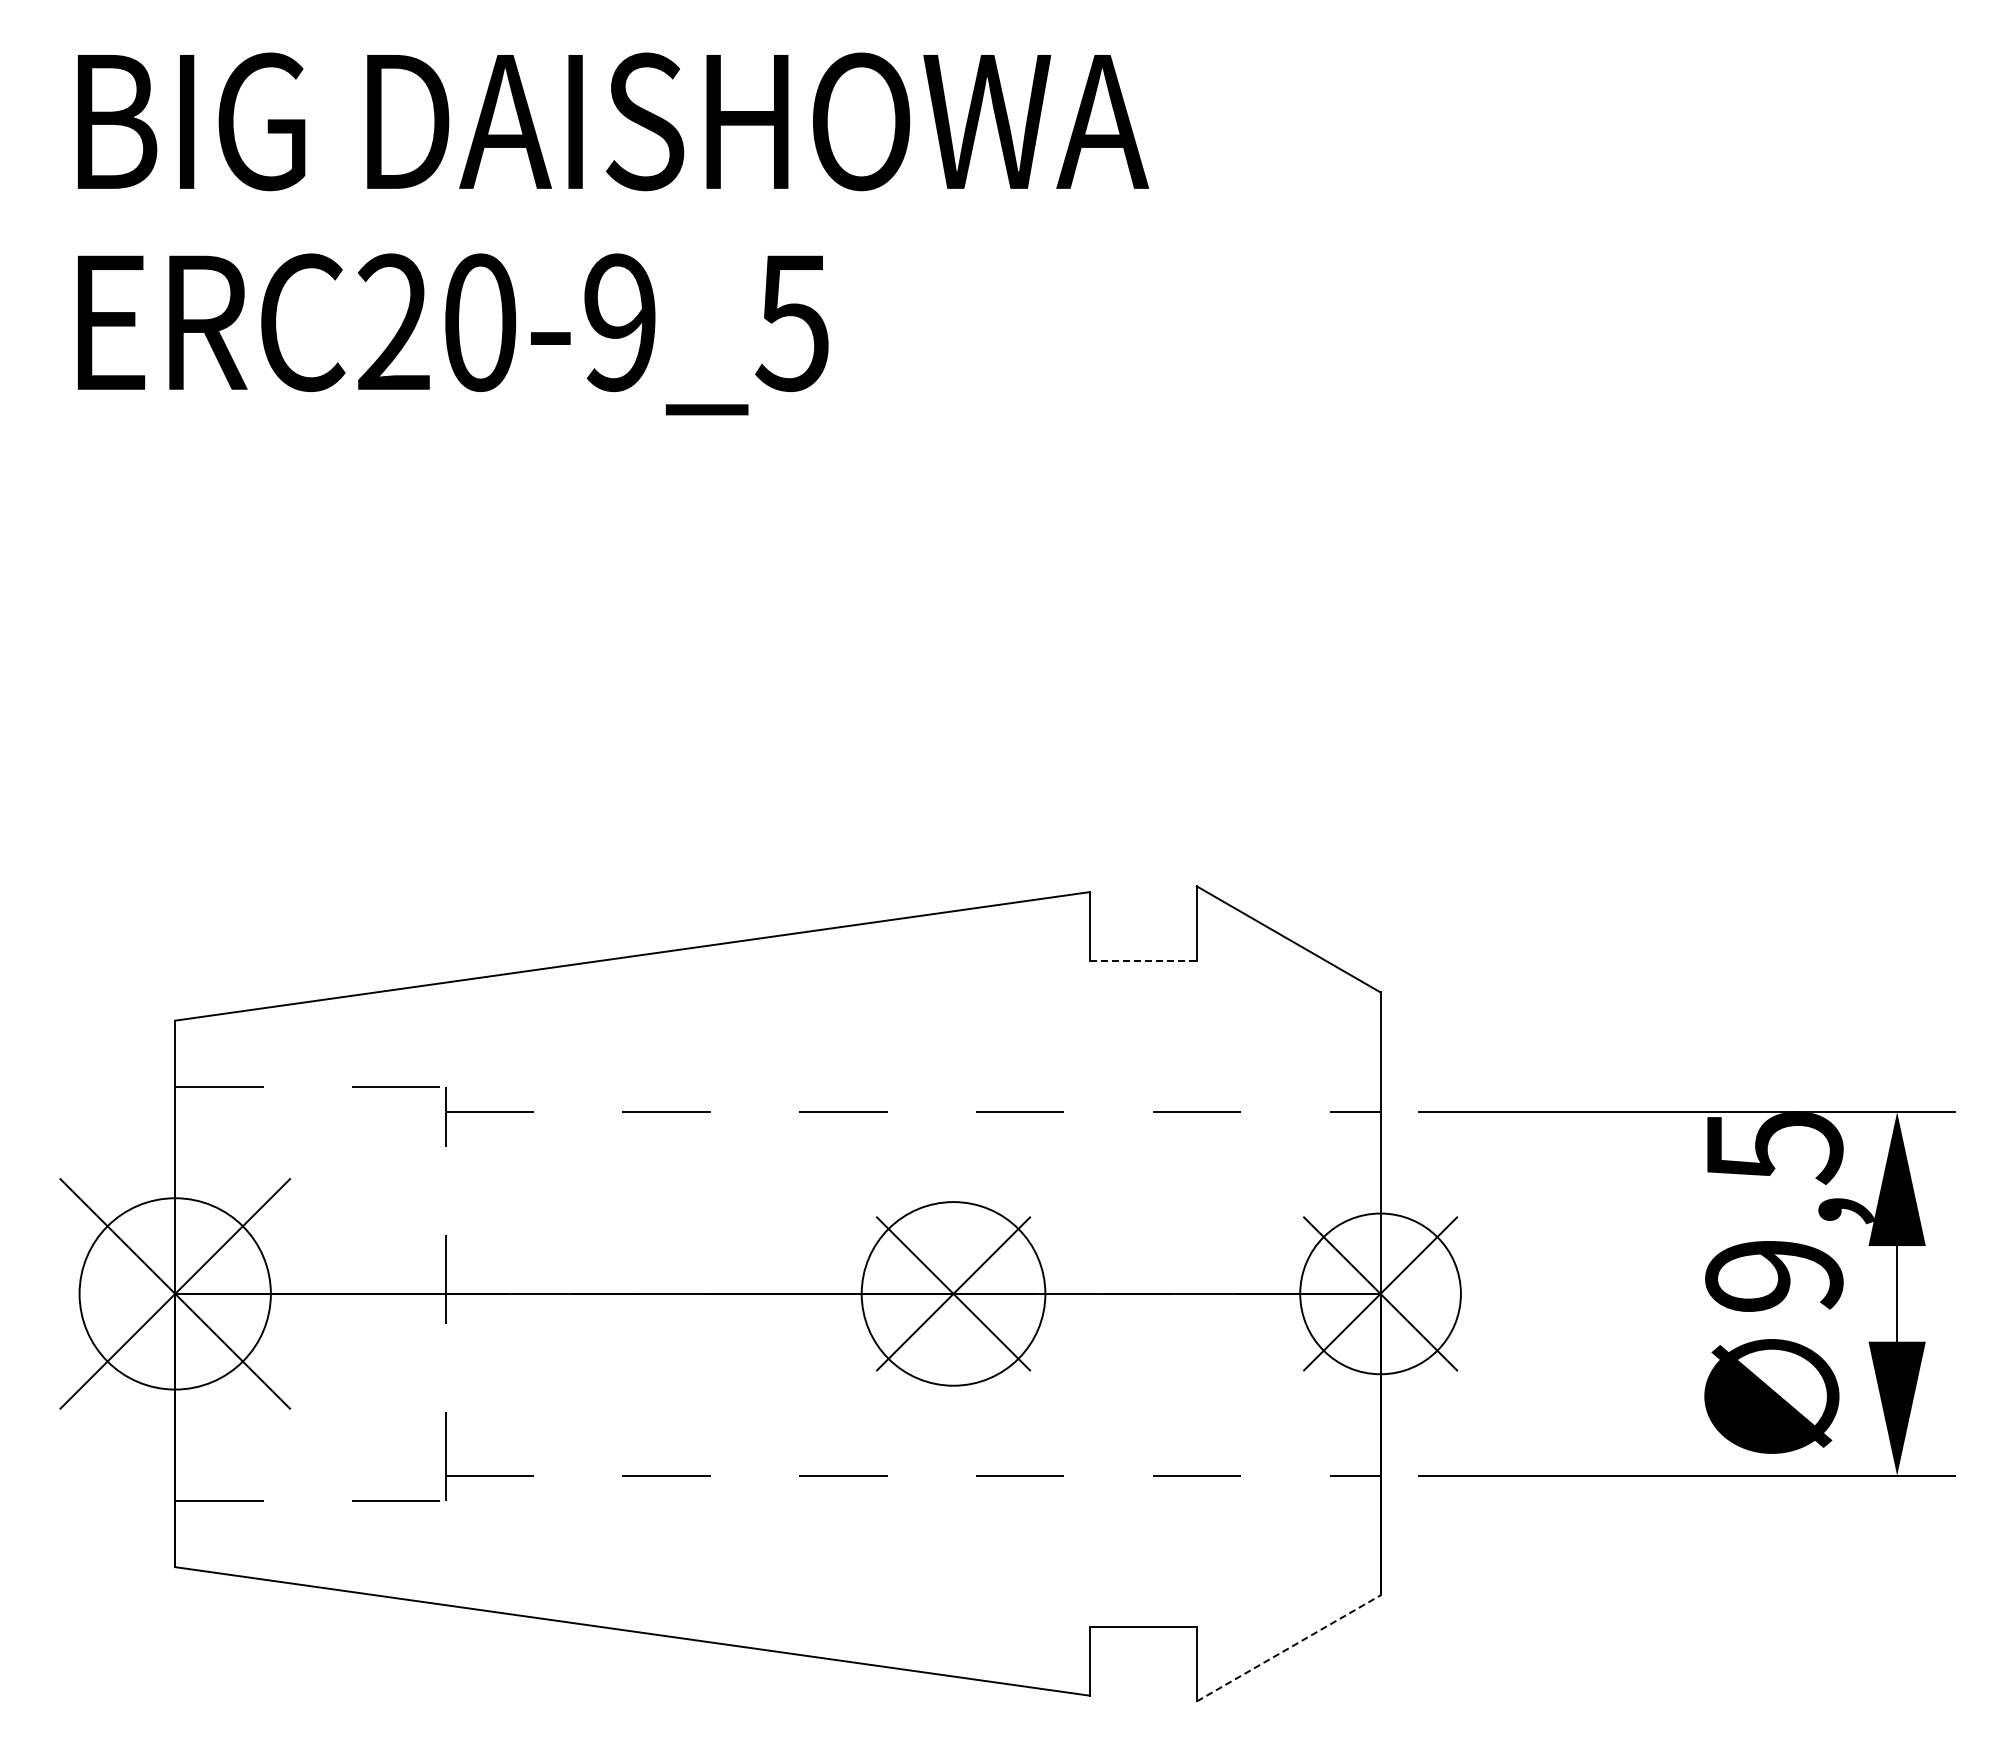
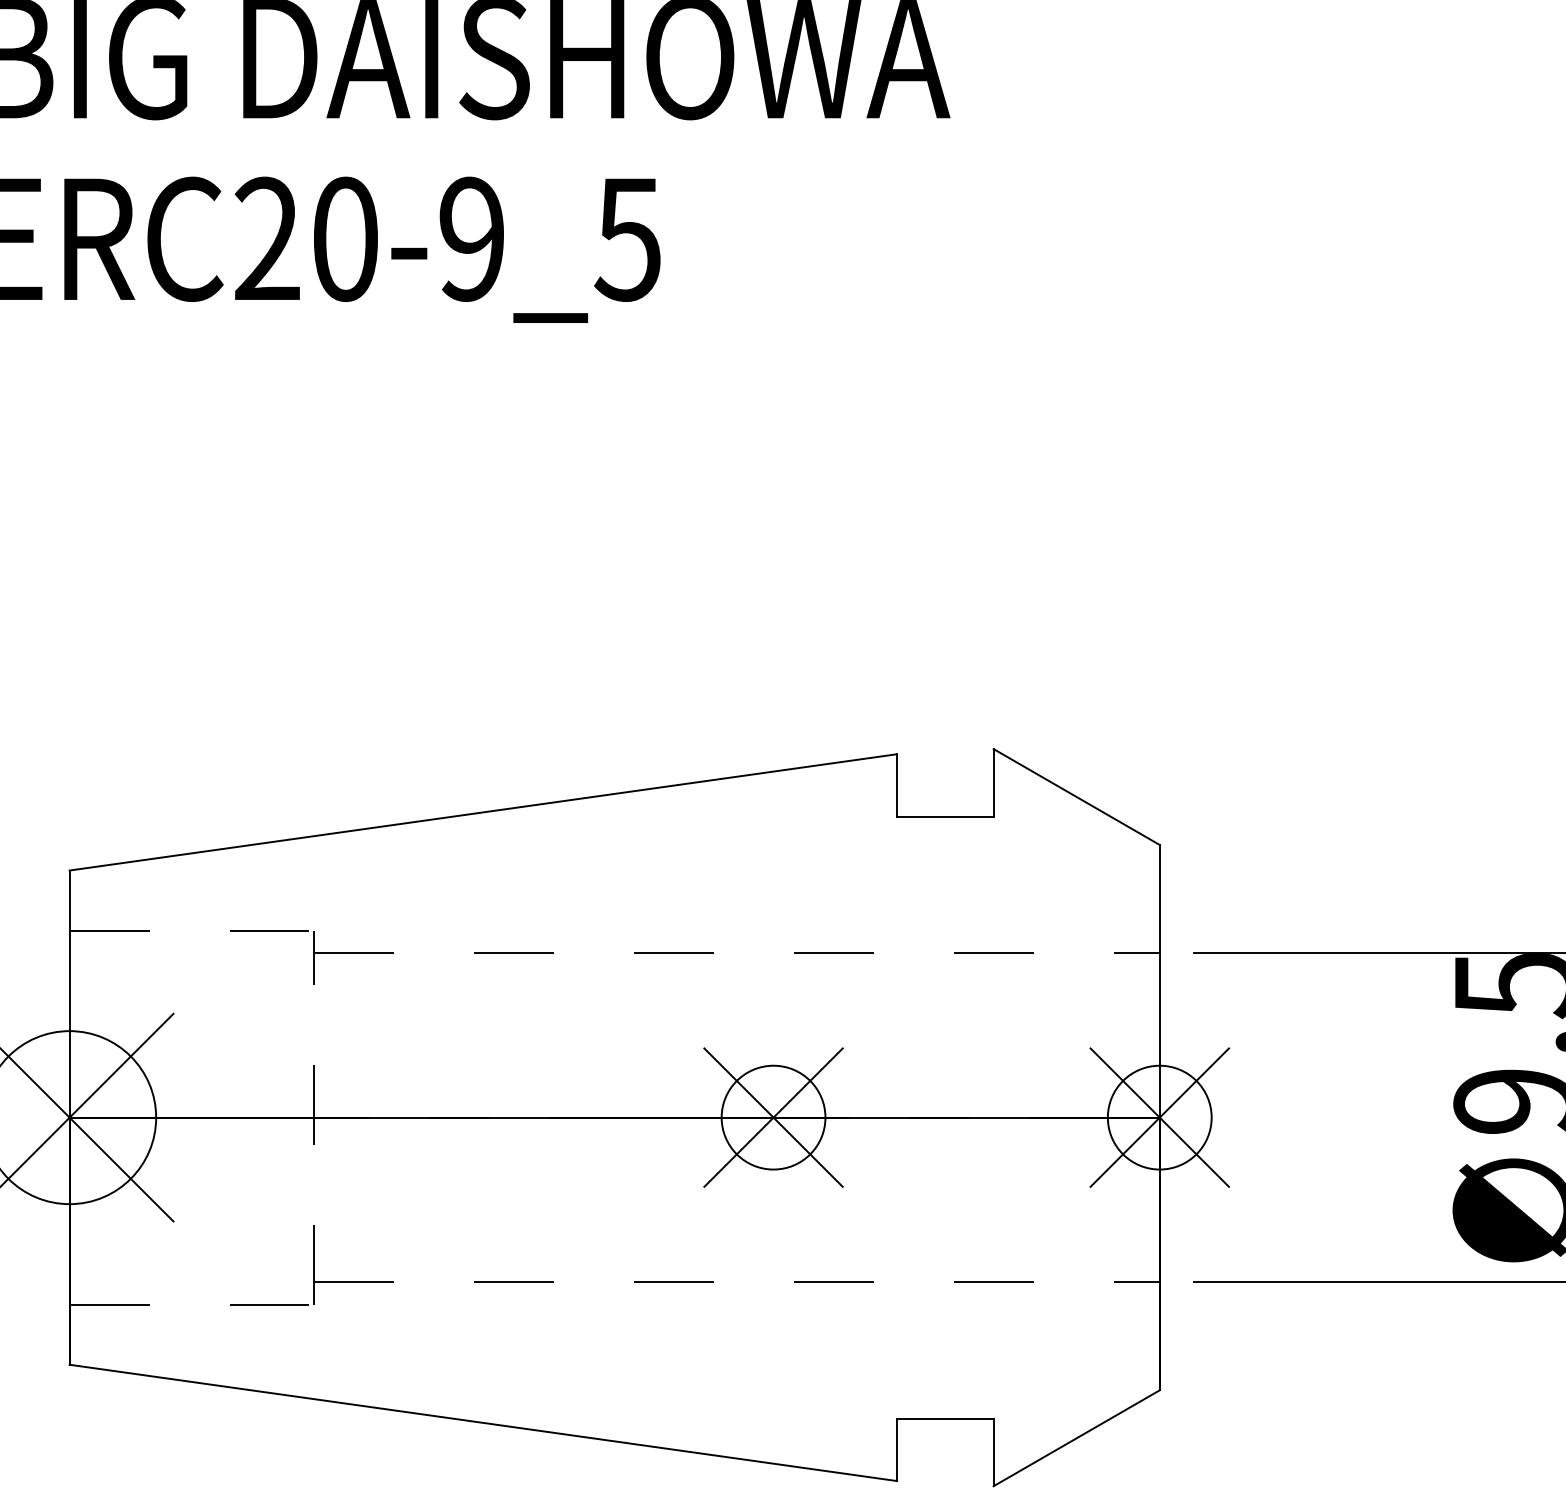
line: (1143, 961) -> (945, 817), dashed -> solid
circle: (953, 1293) -> (773, 1117), size x0.62
circle: (1380, 1293) -> (1159, 1117), size x0.71
line: (1289, 1648) -> (1077, 1438), dashed -> solid

